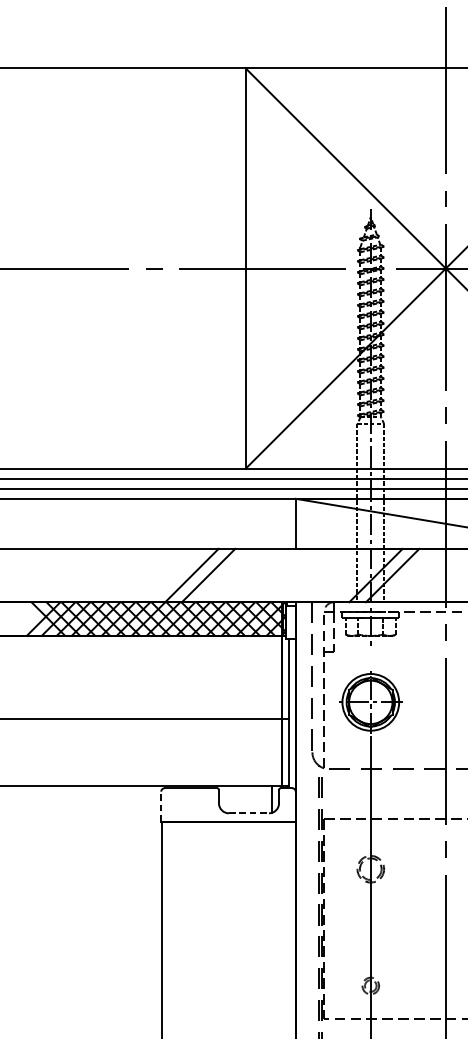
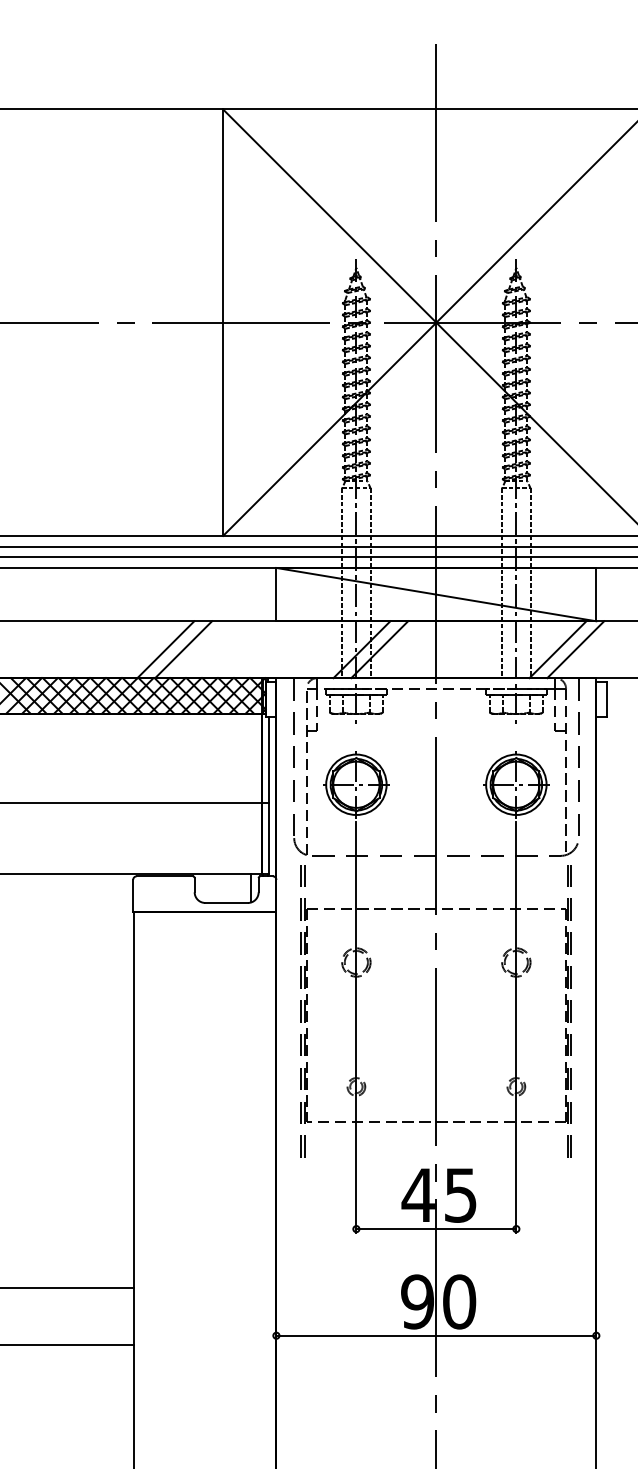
line: (161, 806) -> (133, 895), dashed -> solid
line: (249, 812) -> (227, 902), dashed -> solid

